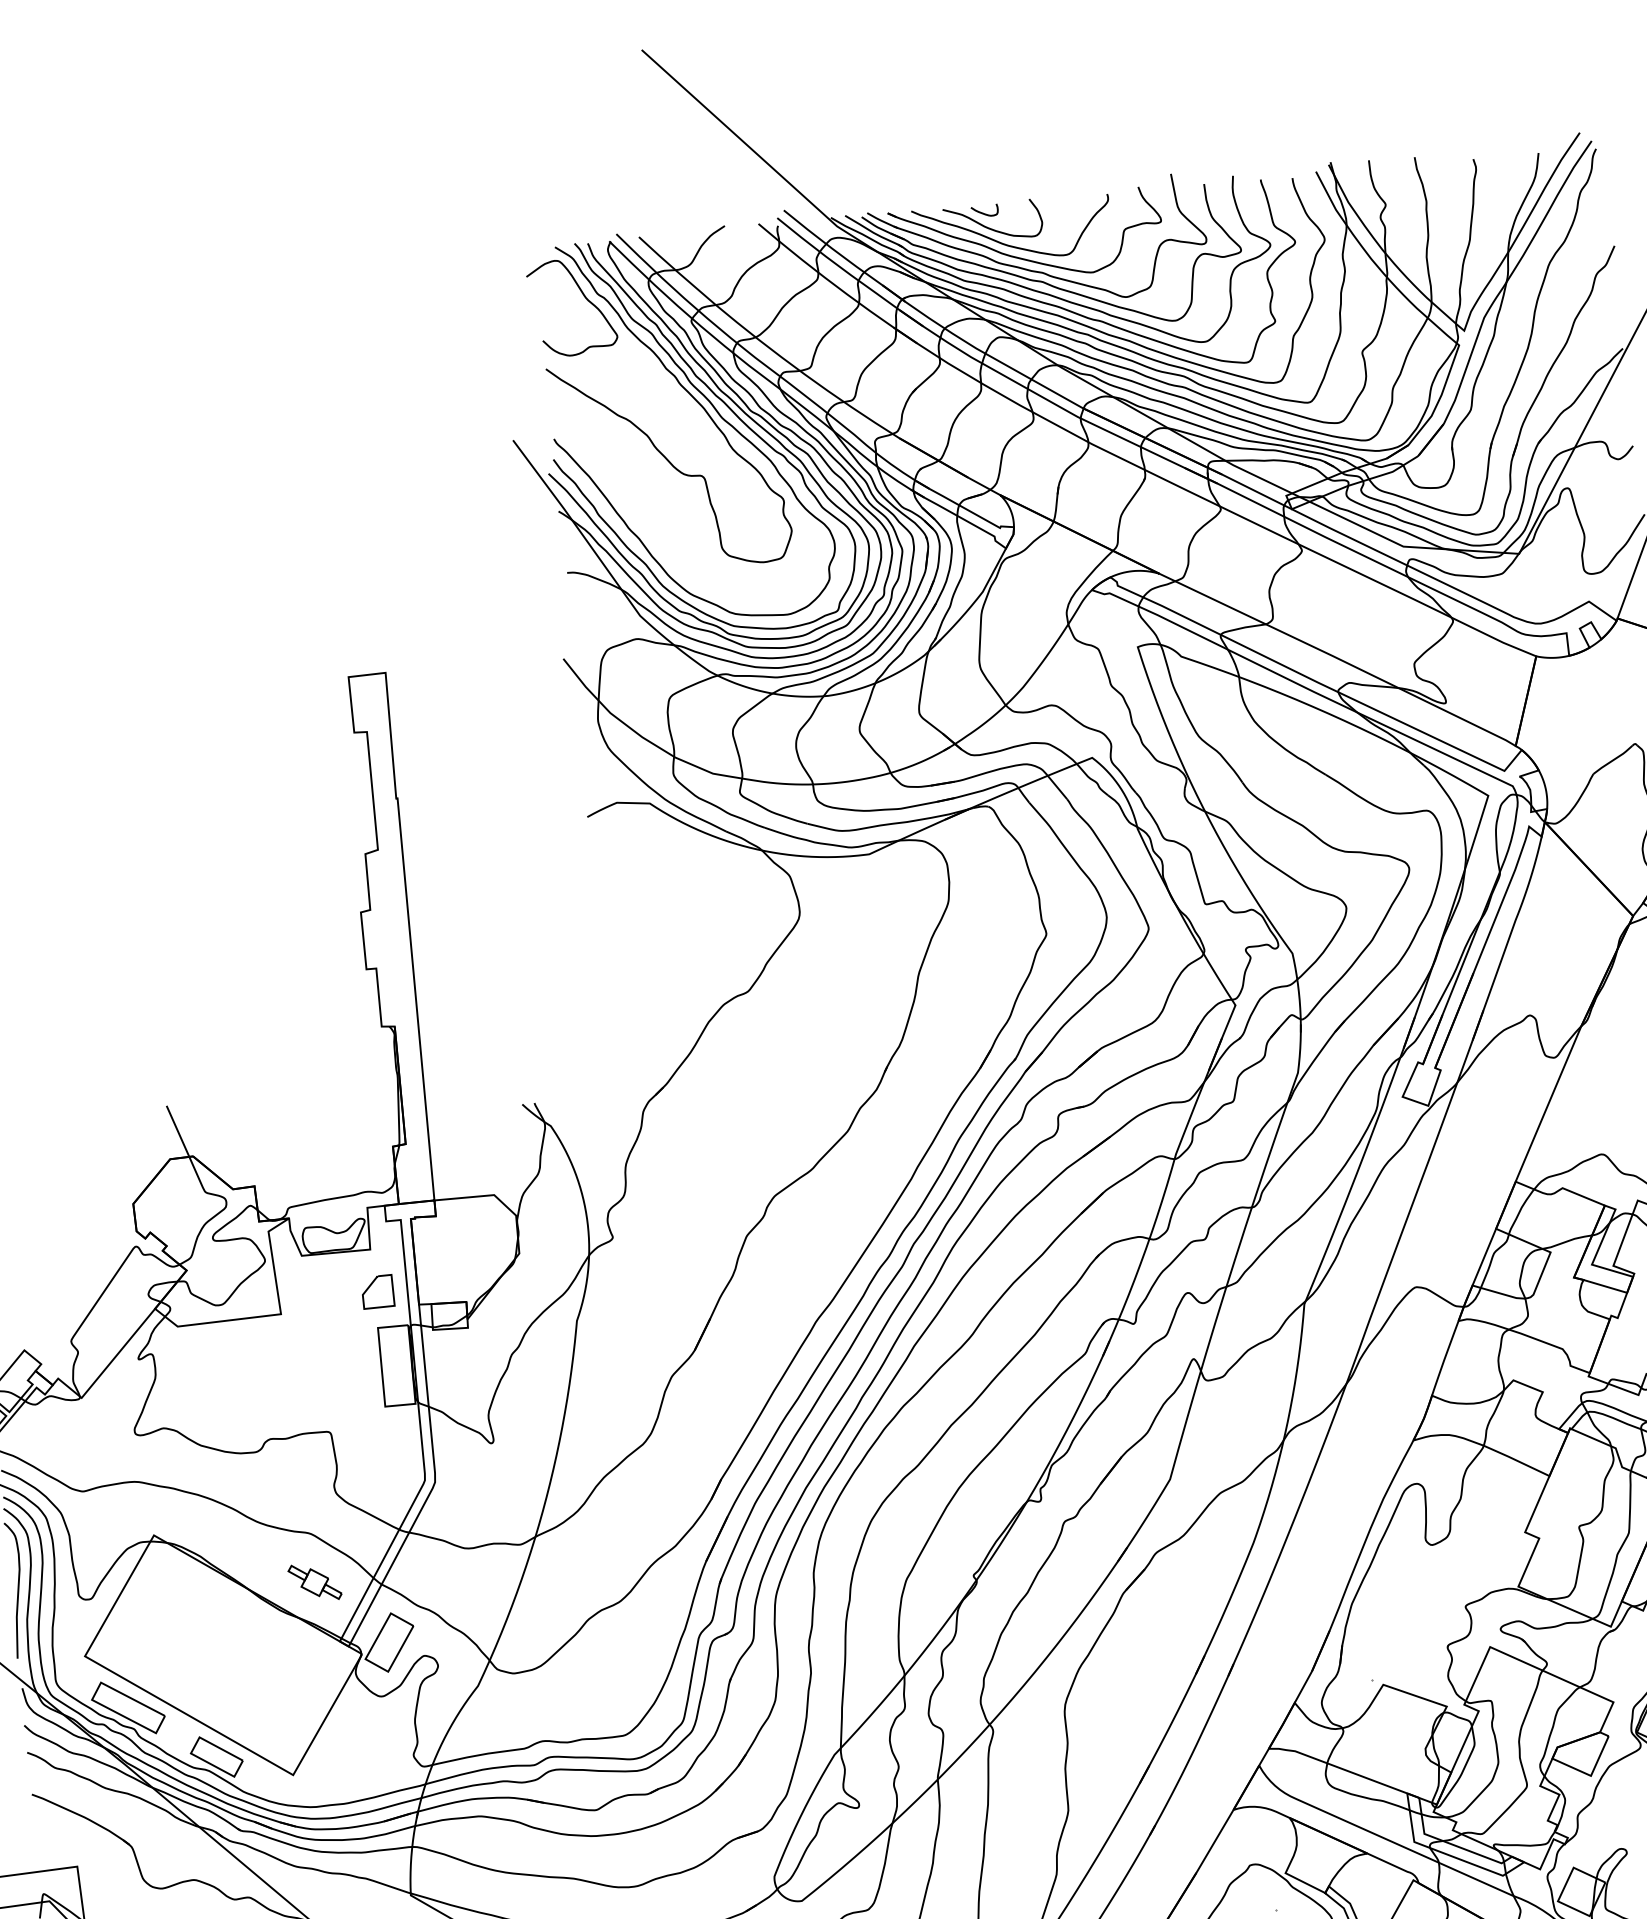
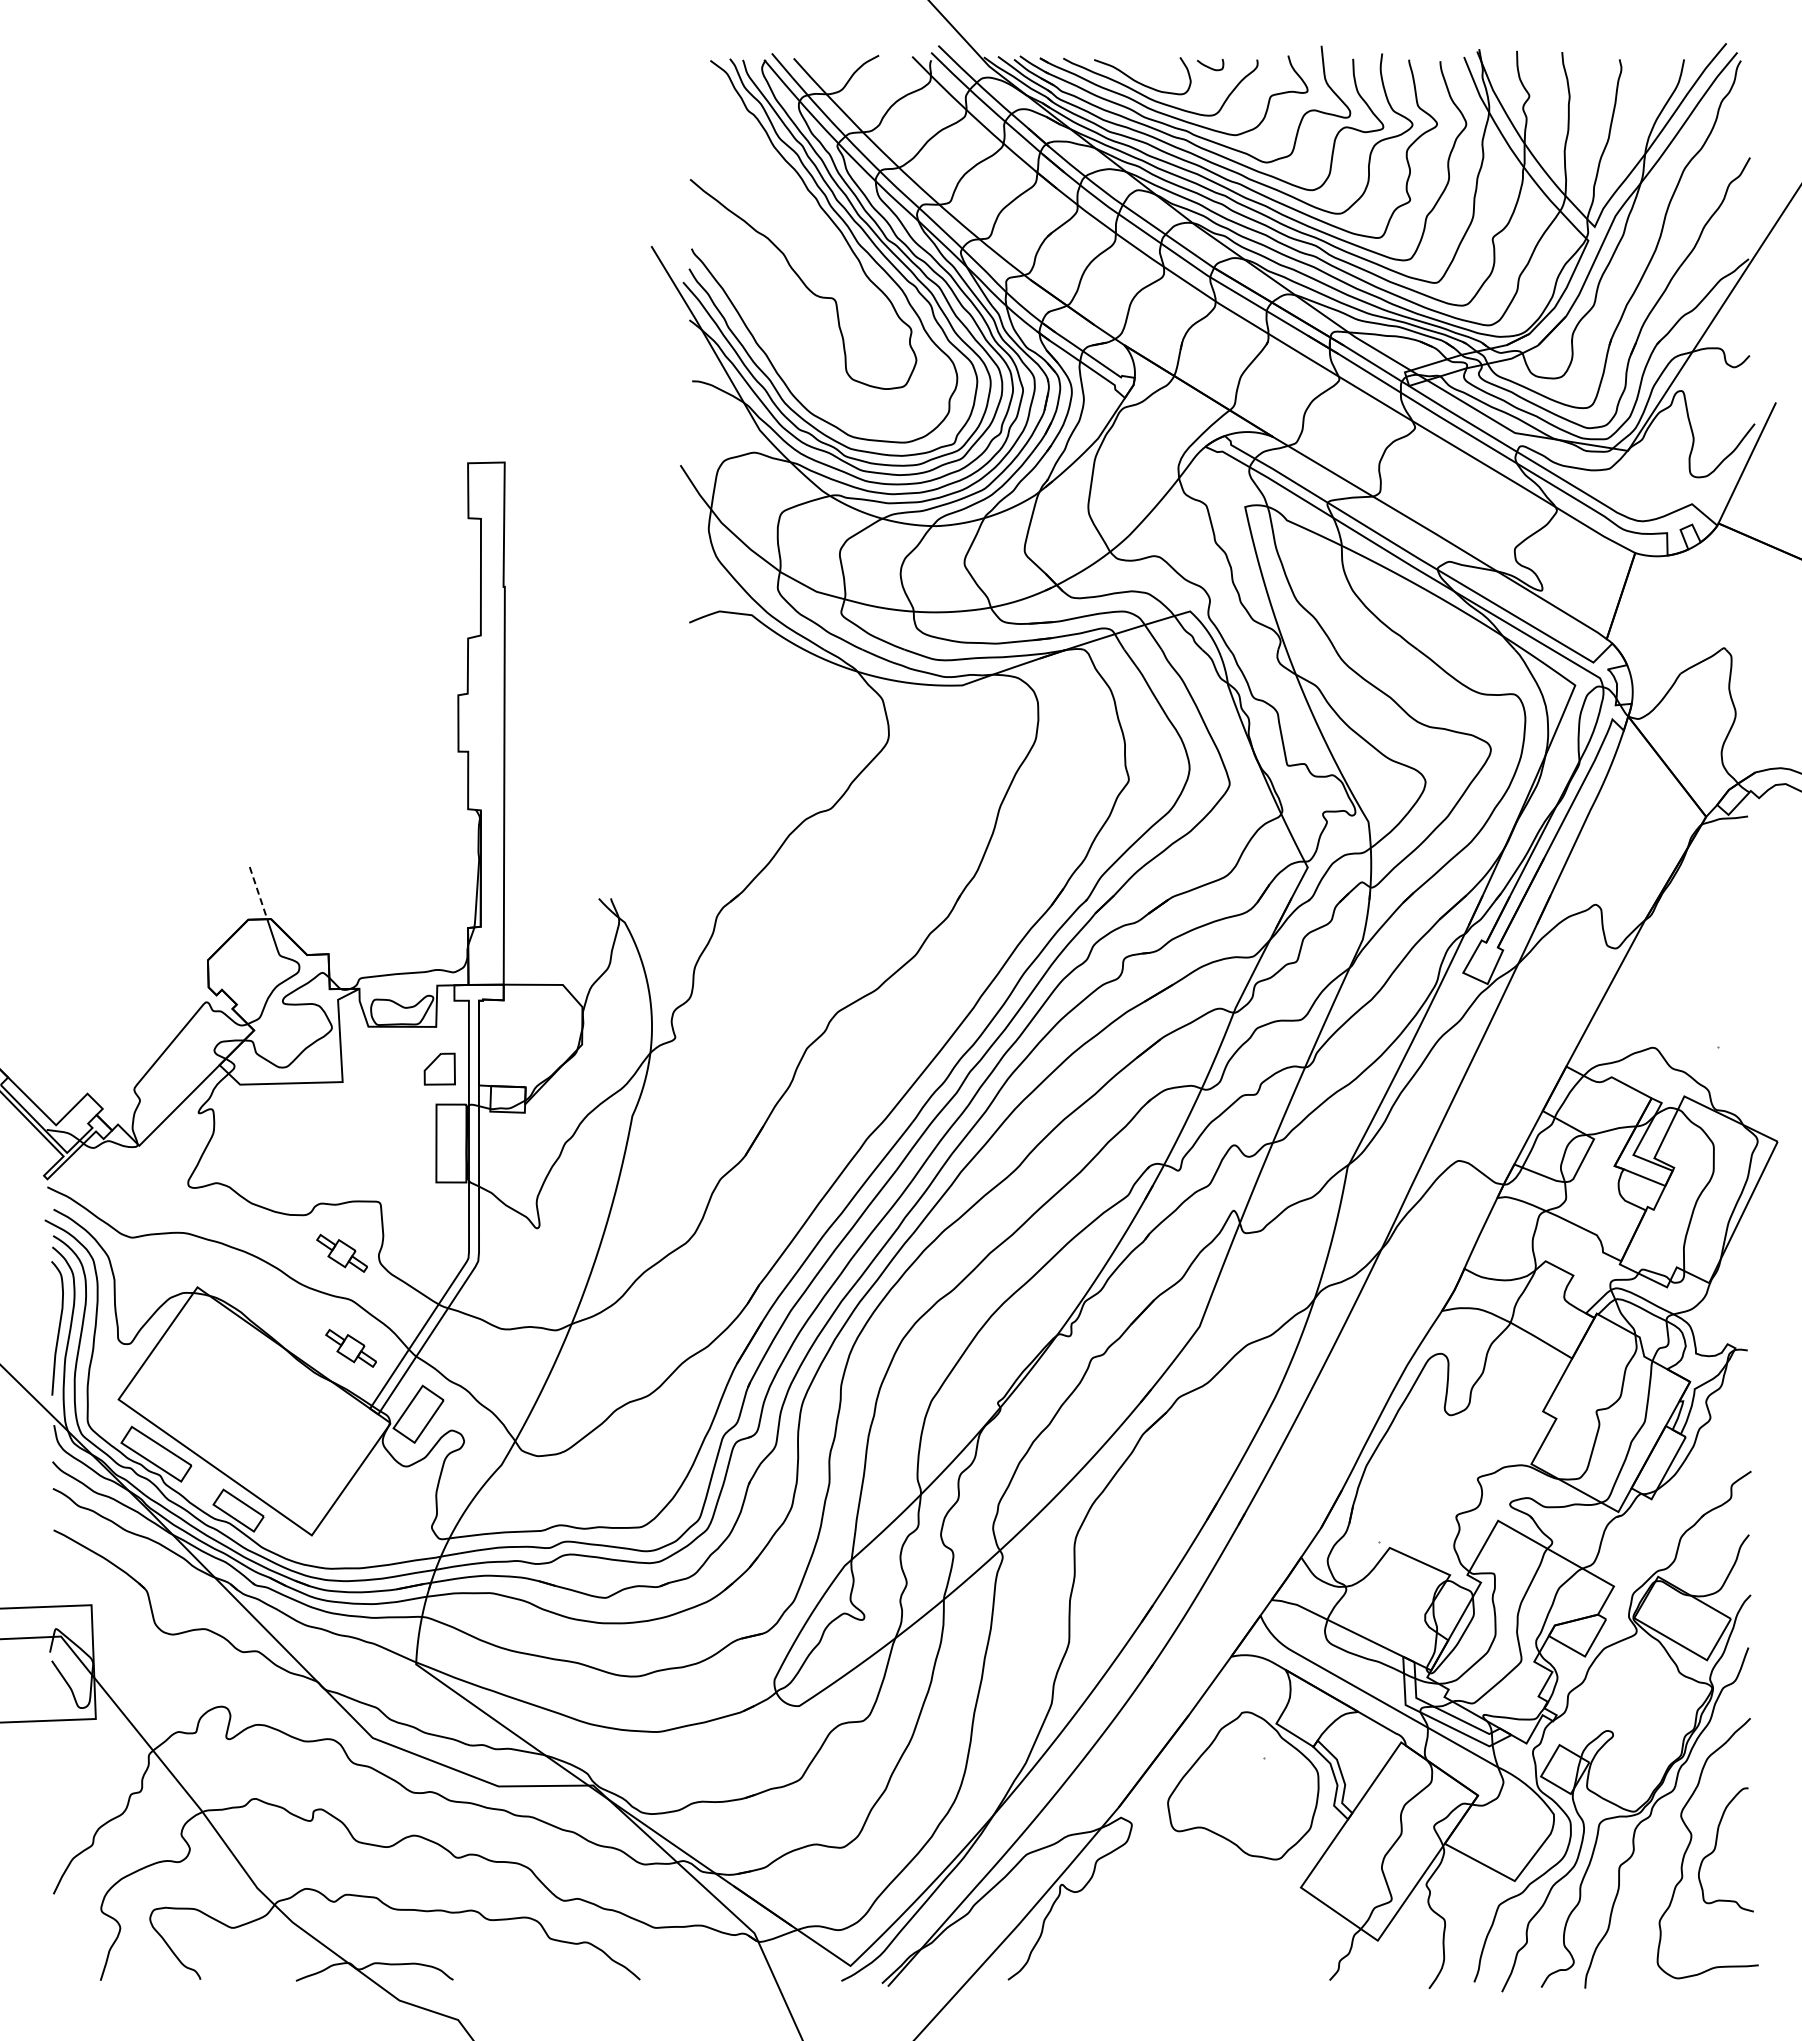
curve: (983, 212) -> (1209, 66), moved
curve: (585, 299) -> (735, 114), removed
line: (178, 1131) -> (258, 893), solid -> dashed
part: (296, 1486) -> (341, 1252), added

